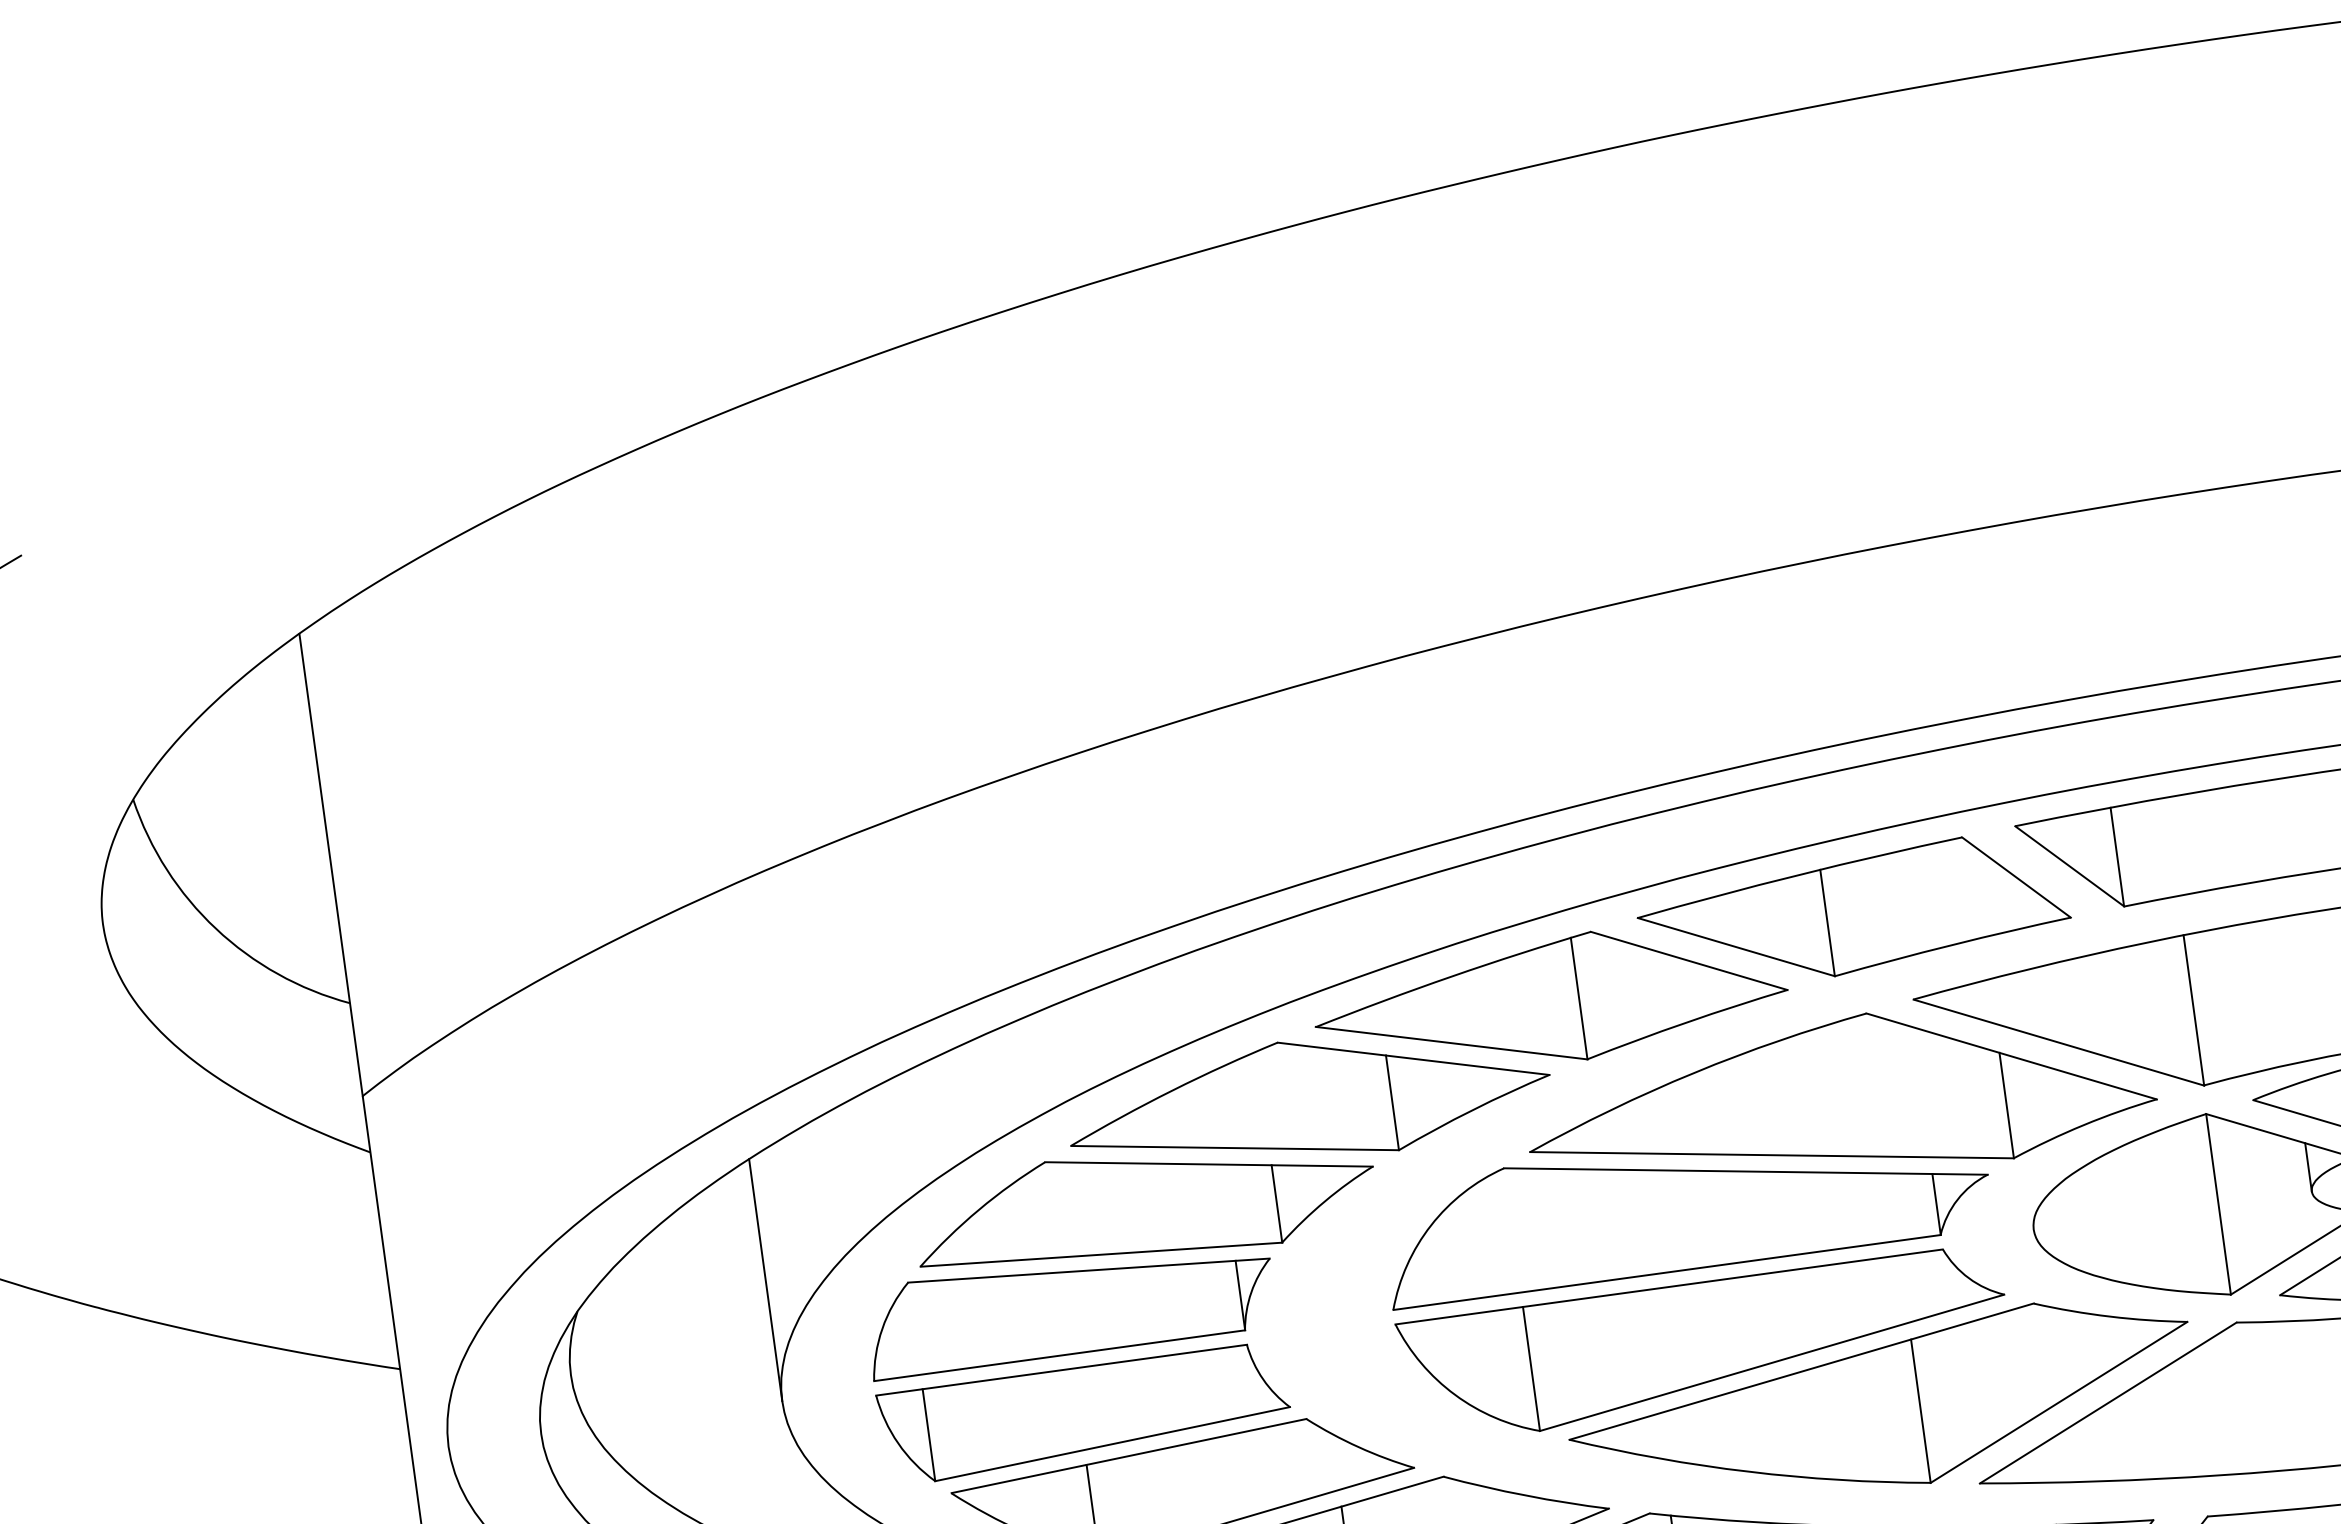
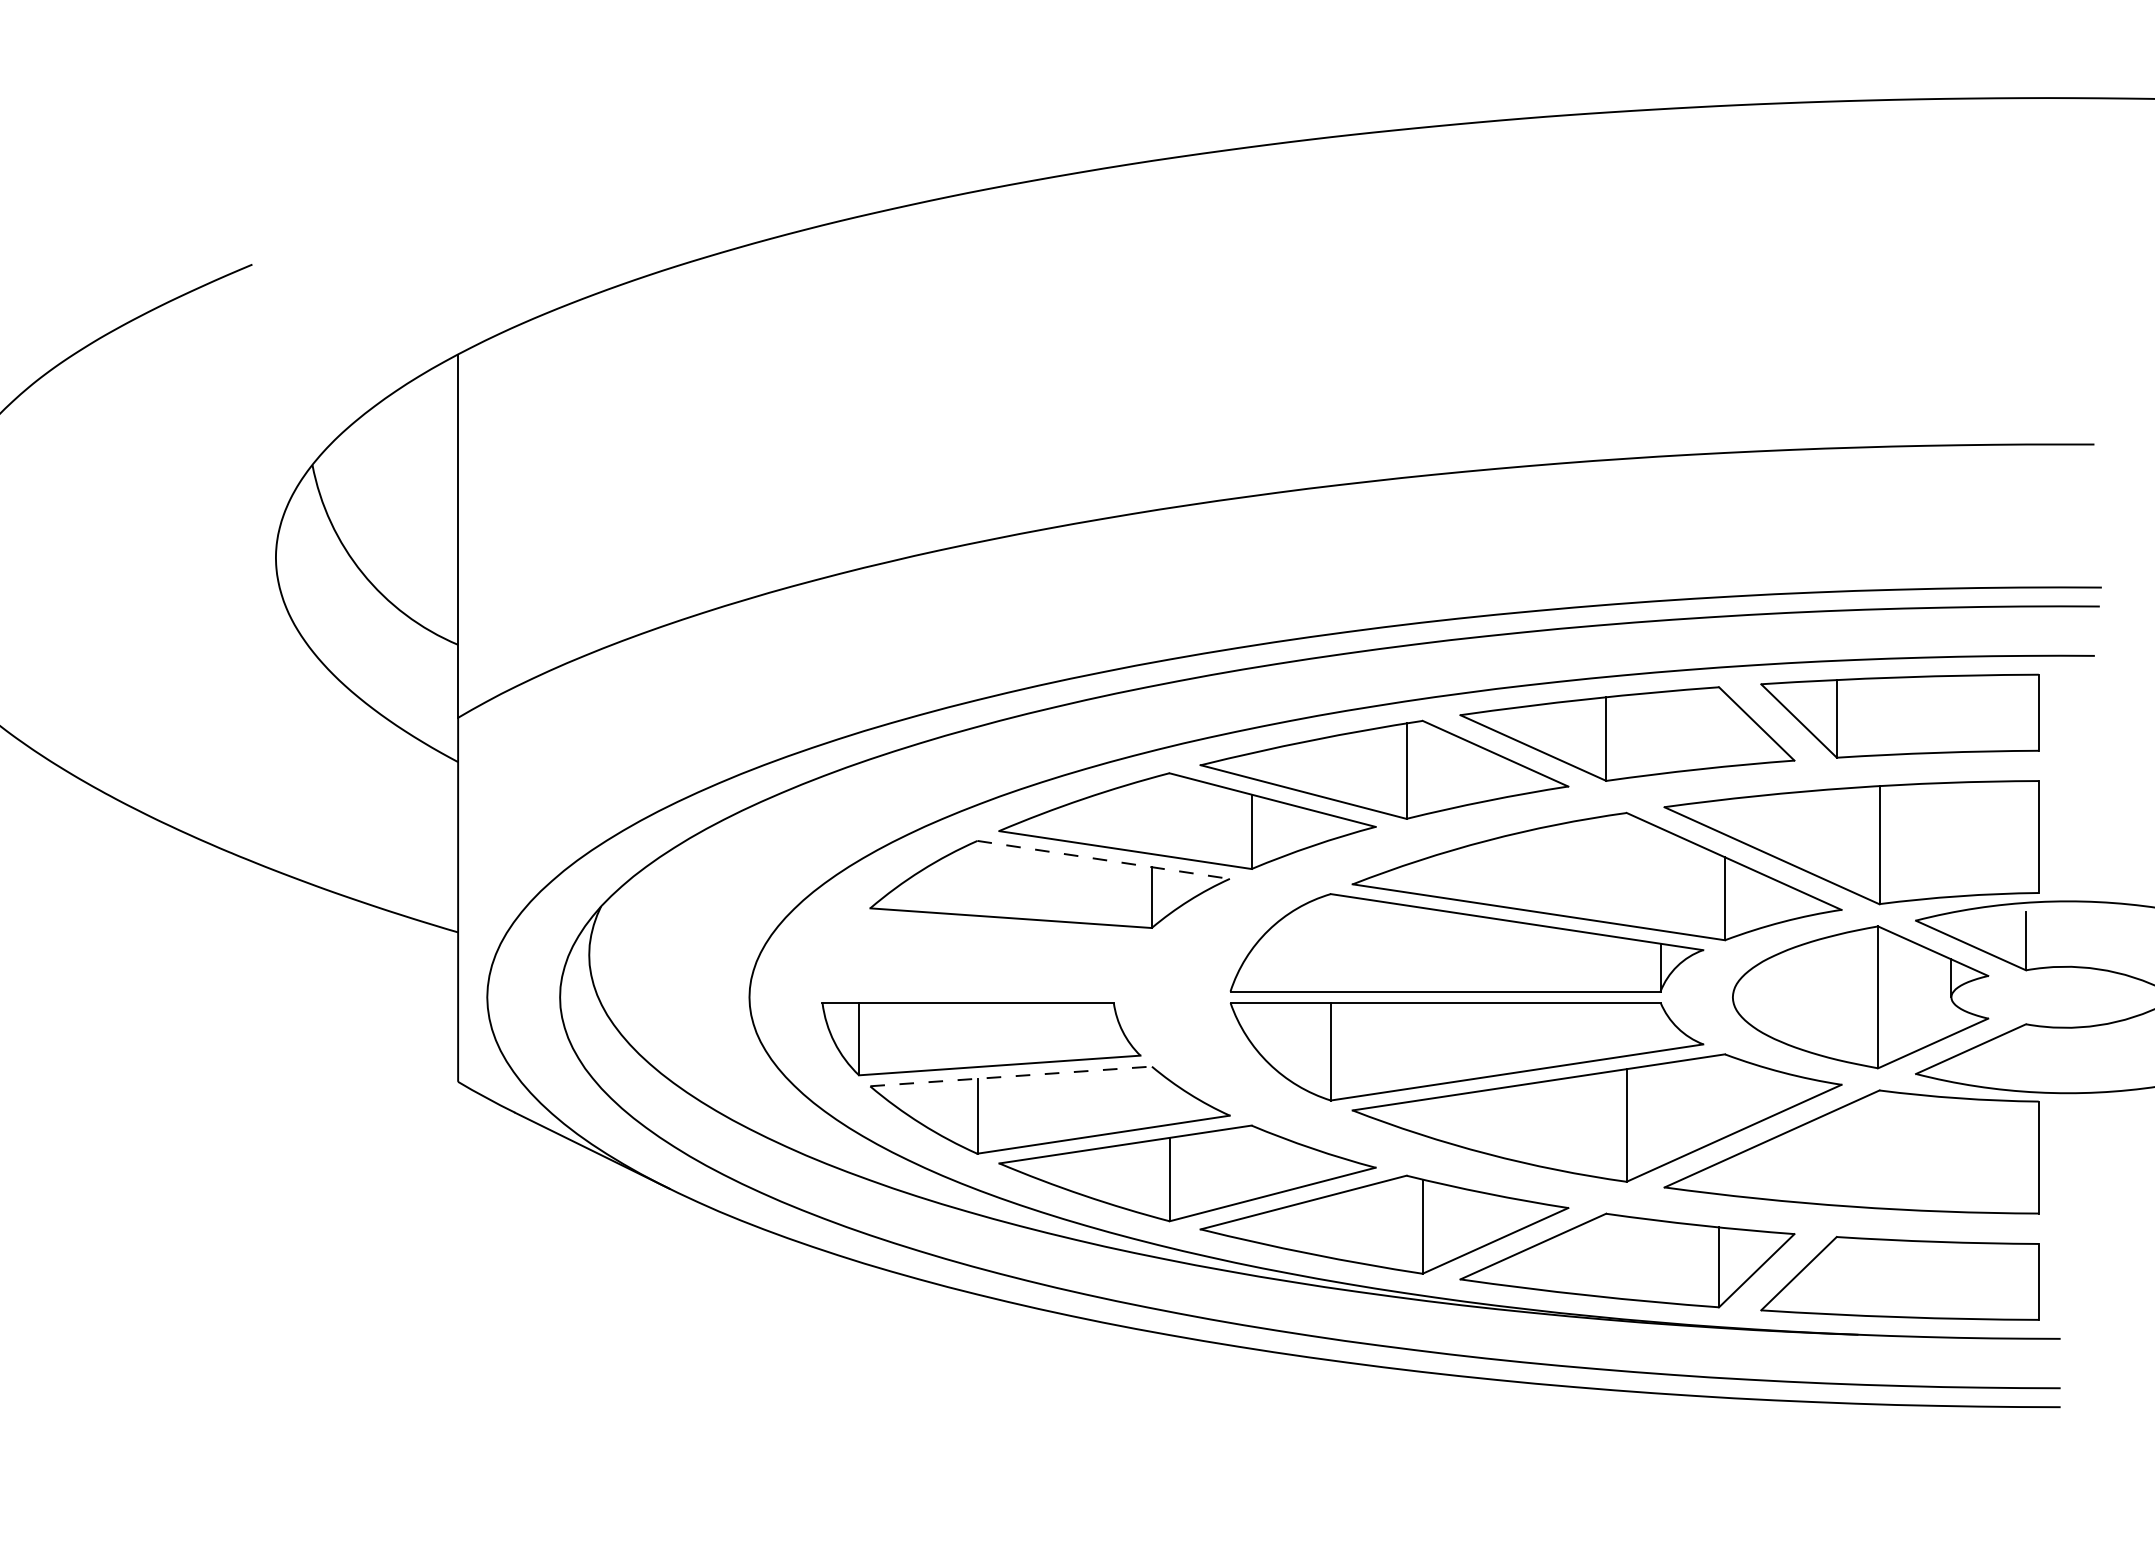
line: (1208, 1163) -> (1103, 859), solid -> dashed
line: (765, 1280) -> (749, 902), removed
part: (1070, 1307) -> (981, 955), removed
line: (1129, 1456) -> (1011, 1076), solid -> dashed

